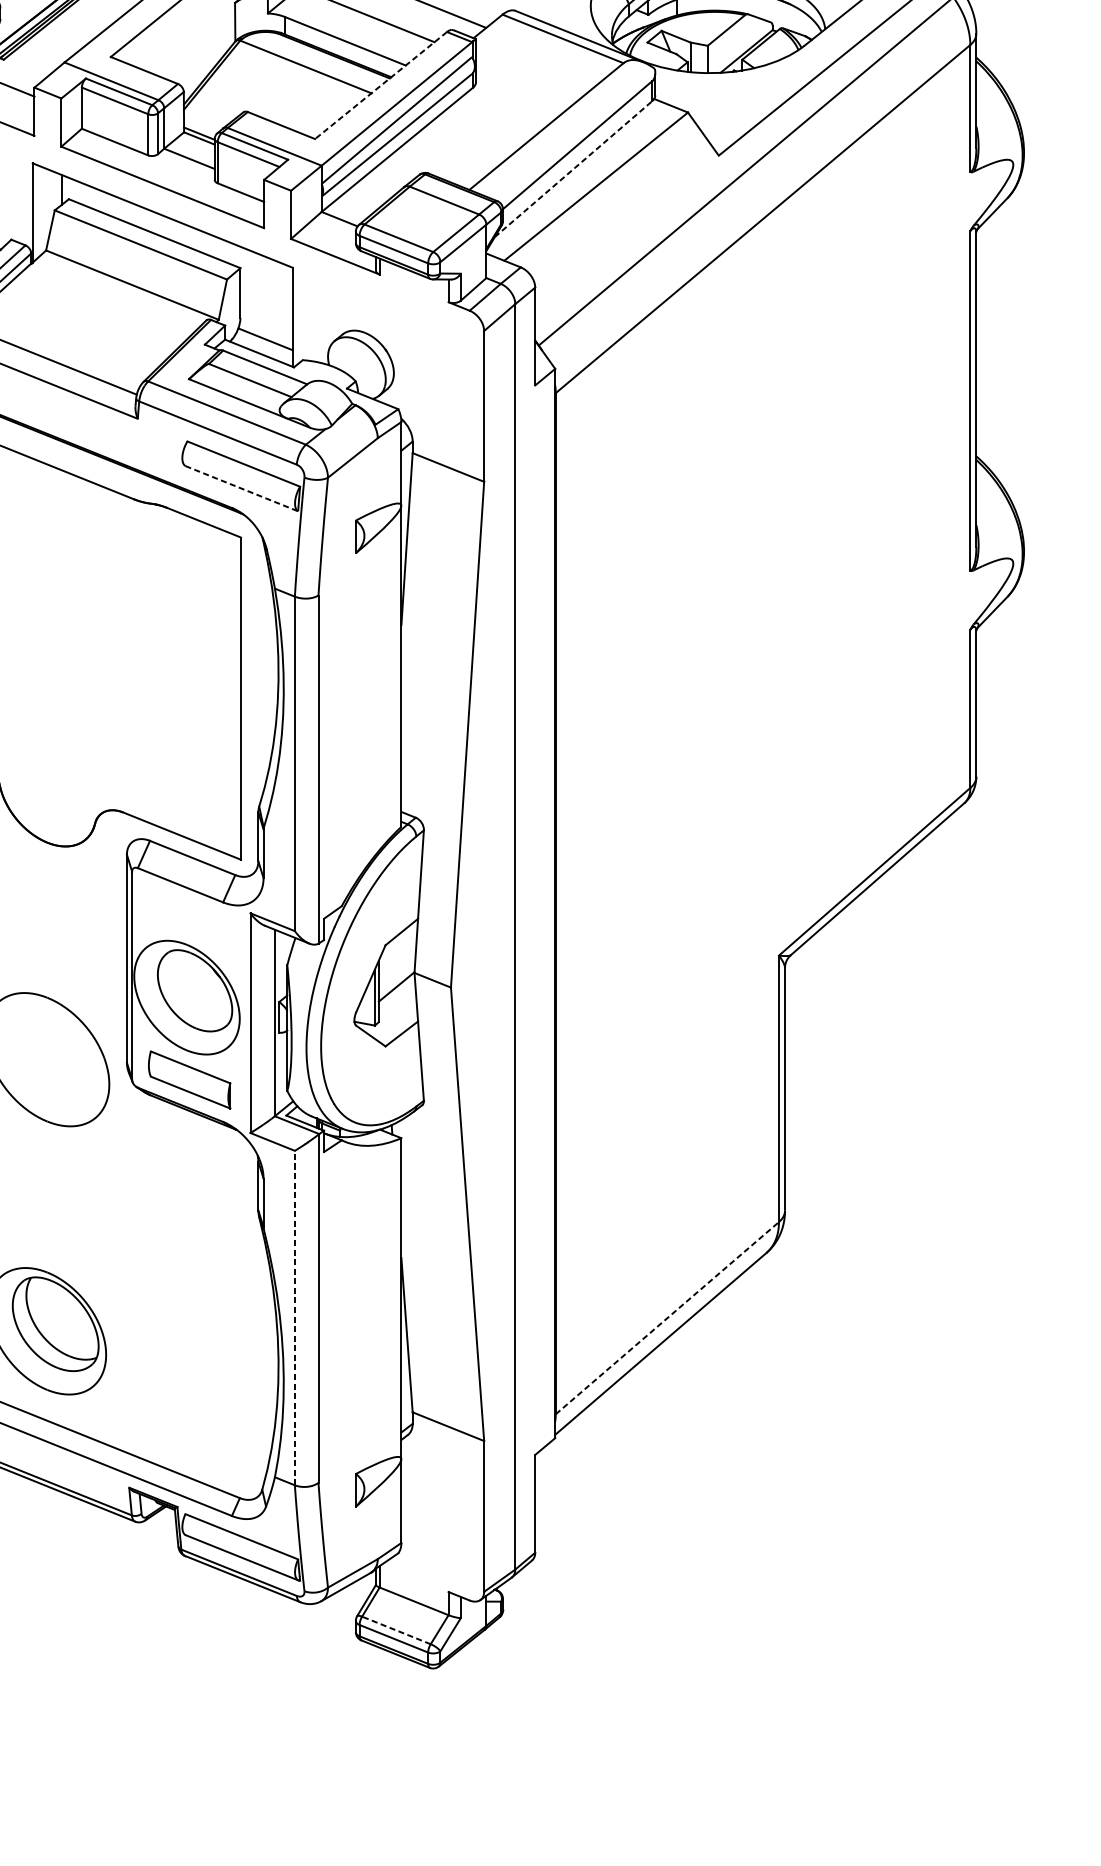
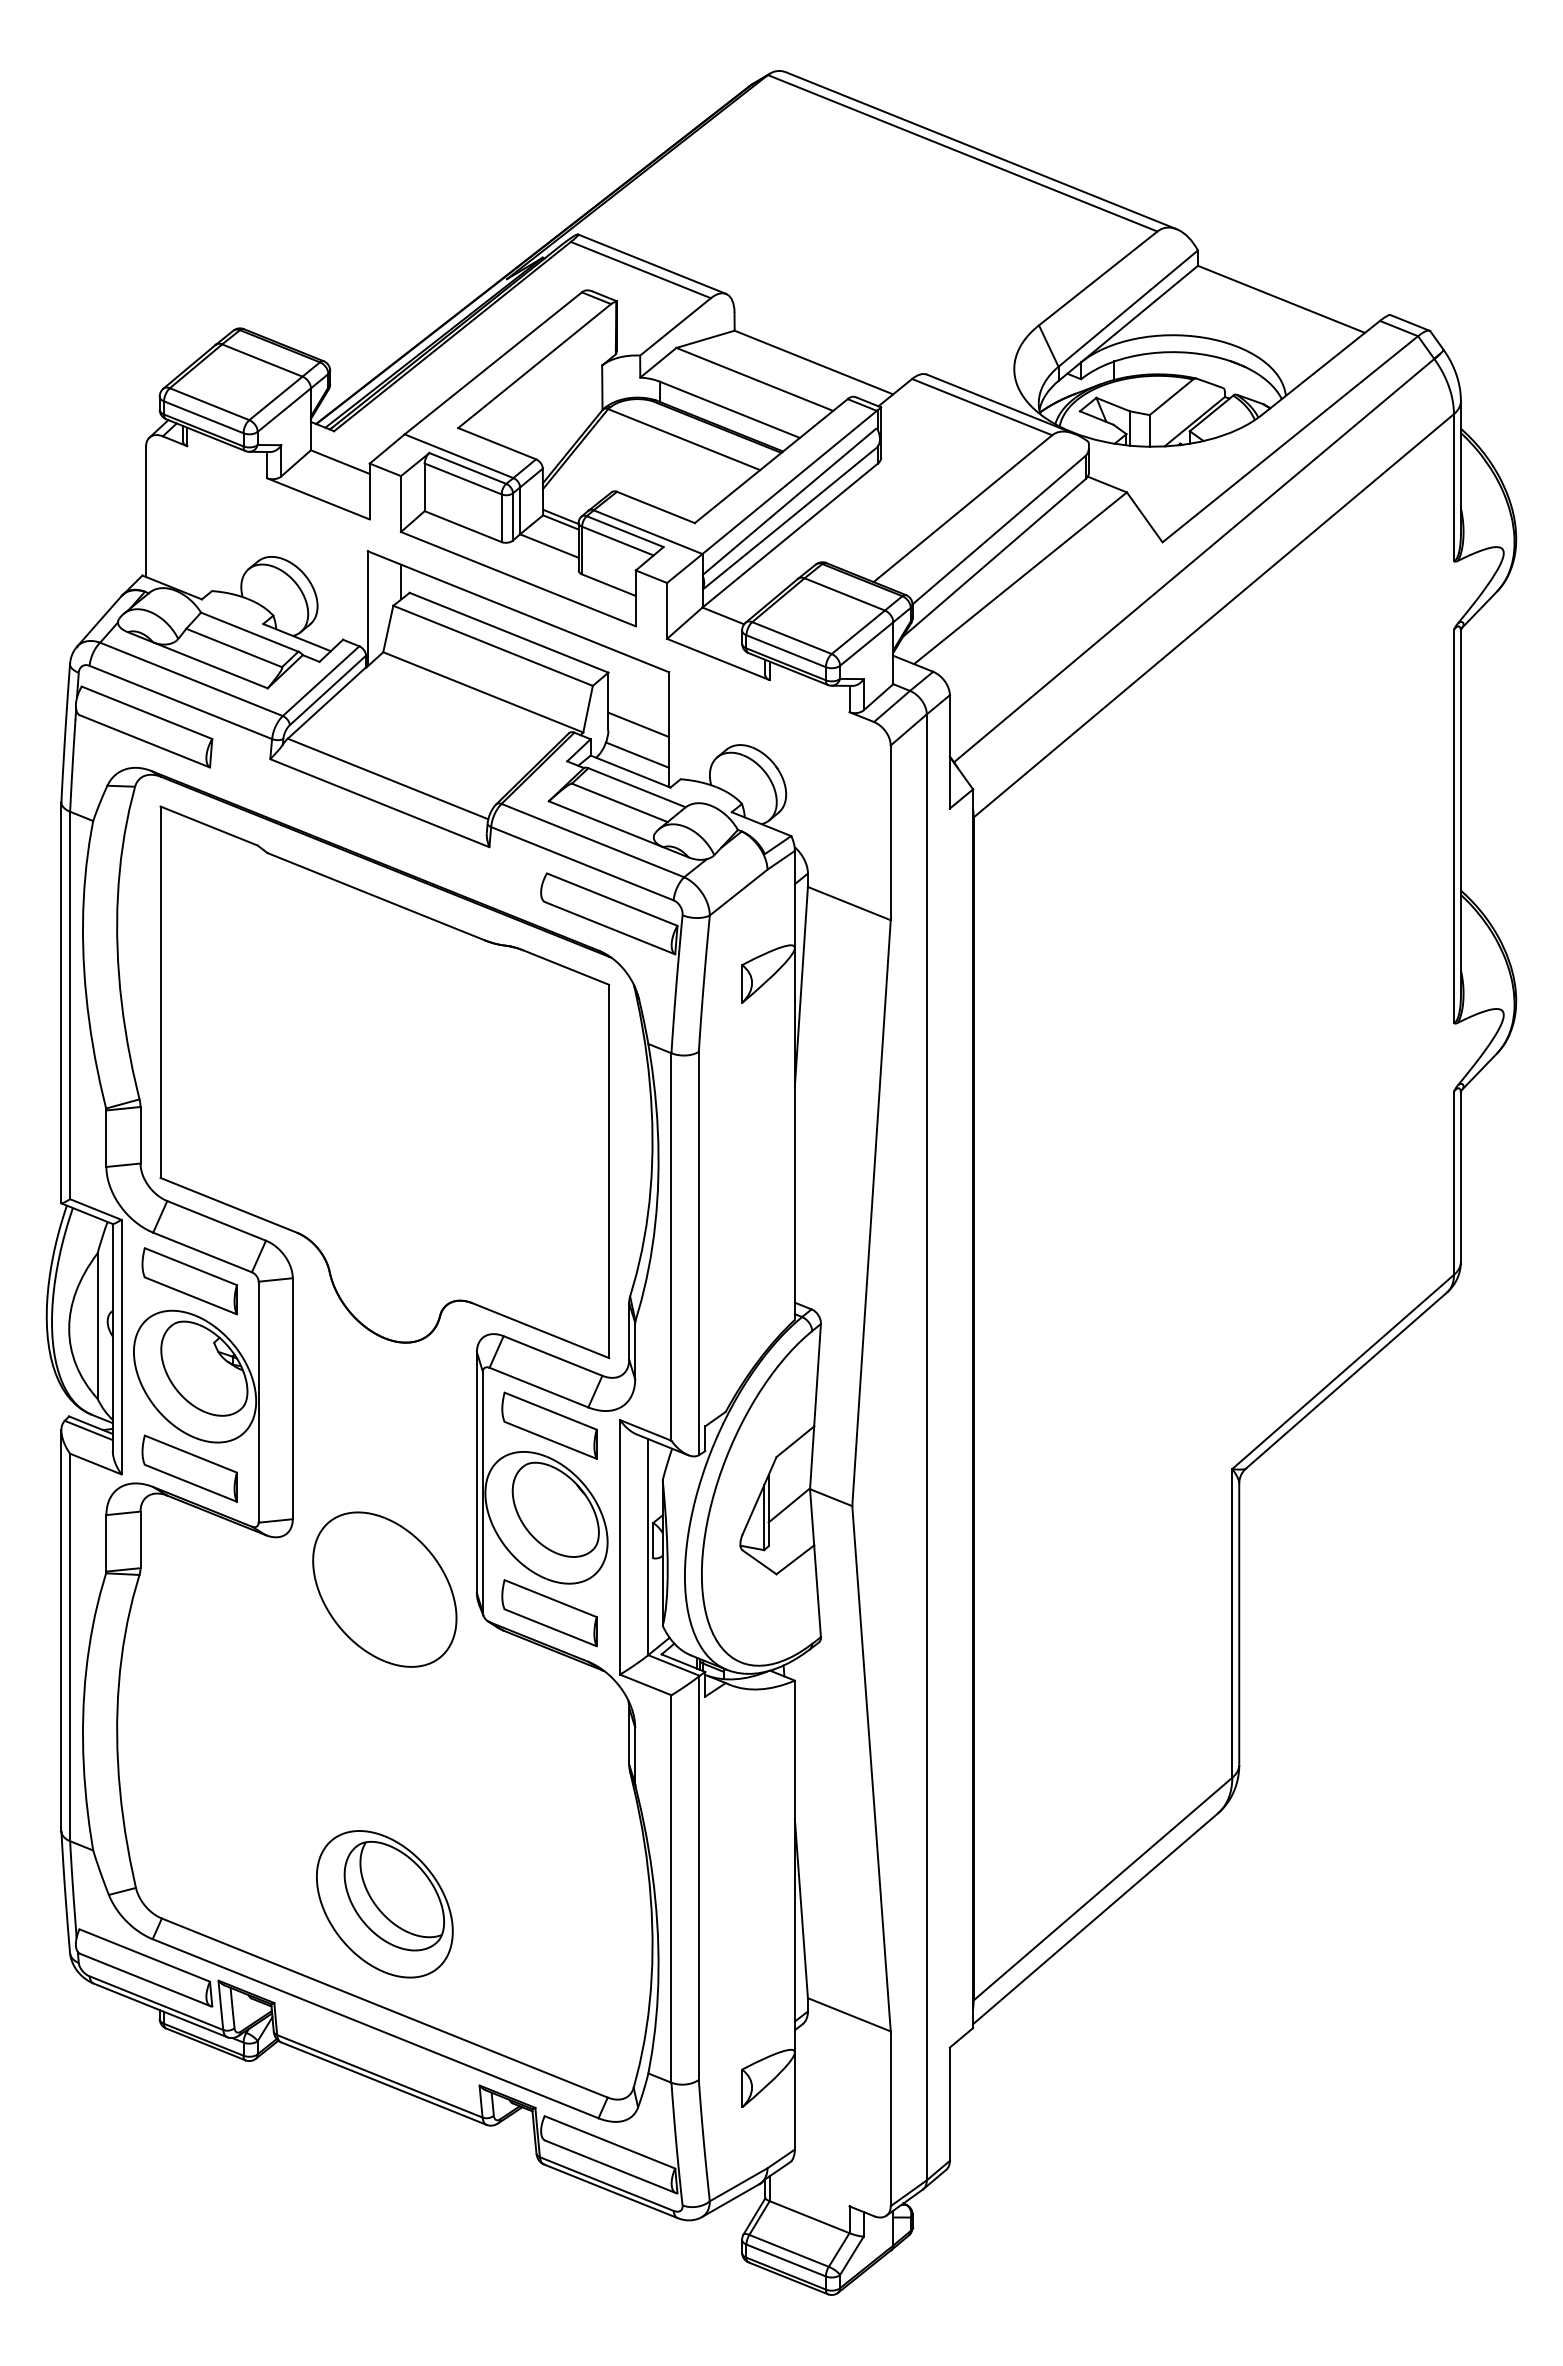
line: (380, 85) -> (770, 461), dashed -> solid
line: (573, 169) -> (994, 558), dashed -> solid
line: (266, 312) -> (638, 724), added
line: (242, 488) -> (610, 928), dashed -> solid
part: (189, 917) -> (549, 1425), added
line: (294, 1317) -> (671, 1888), dashed -> solid
line: (667, 1318) -> (1103, 1889), dashed -> solid
line: (396, 1630) -> (789, 2250), dashed -> solid

